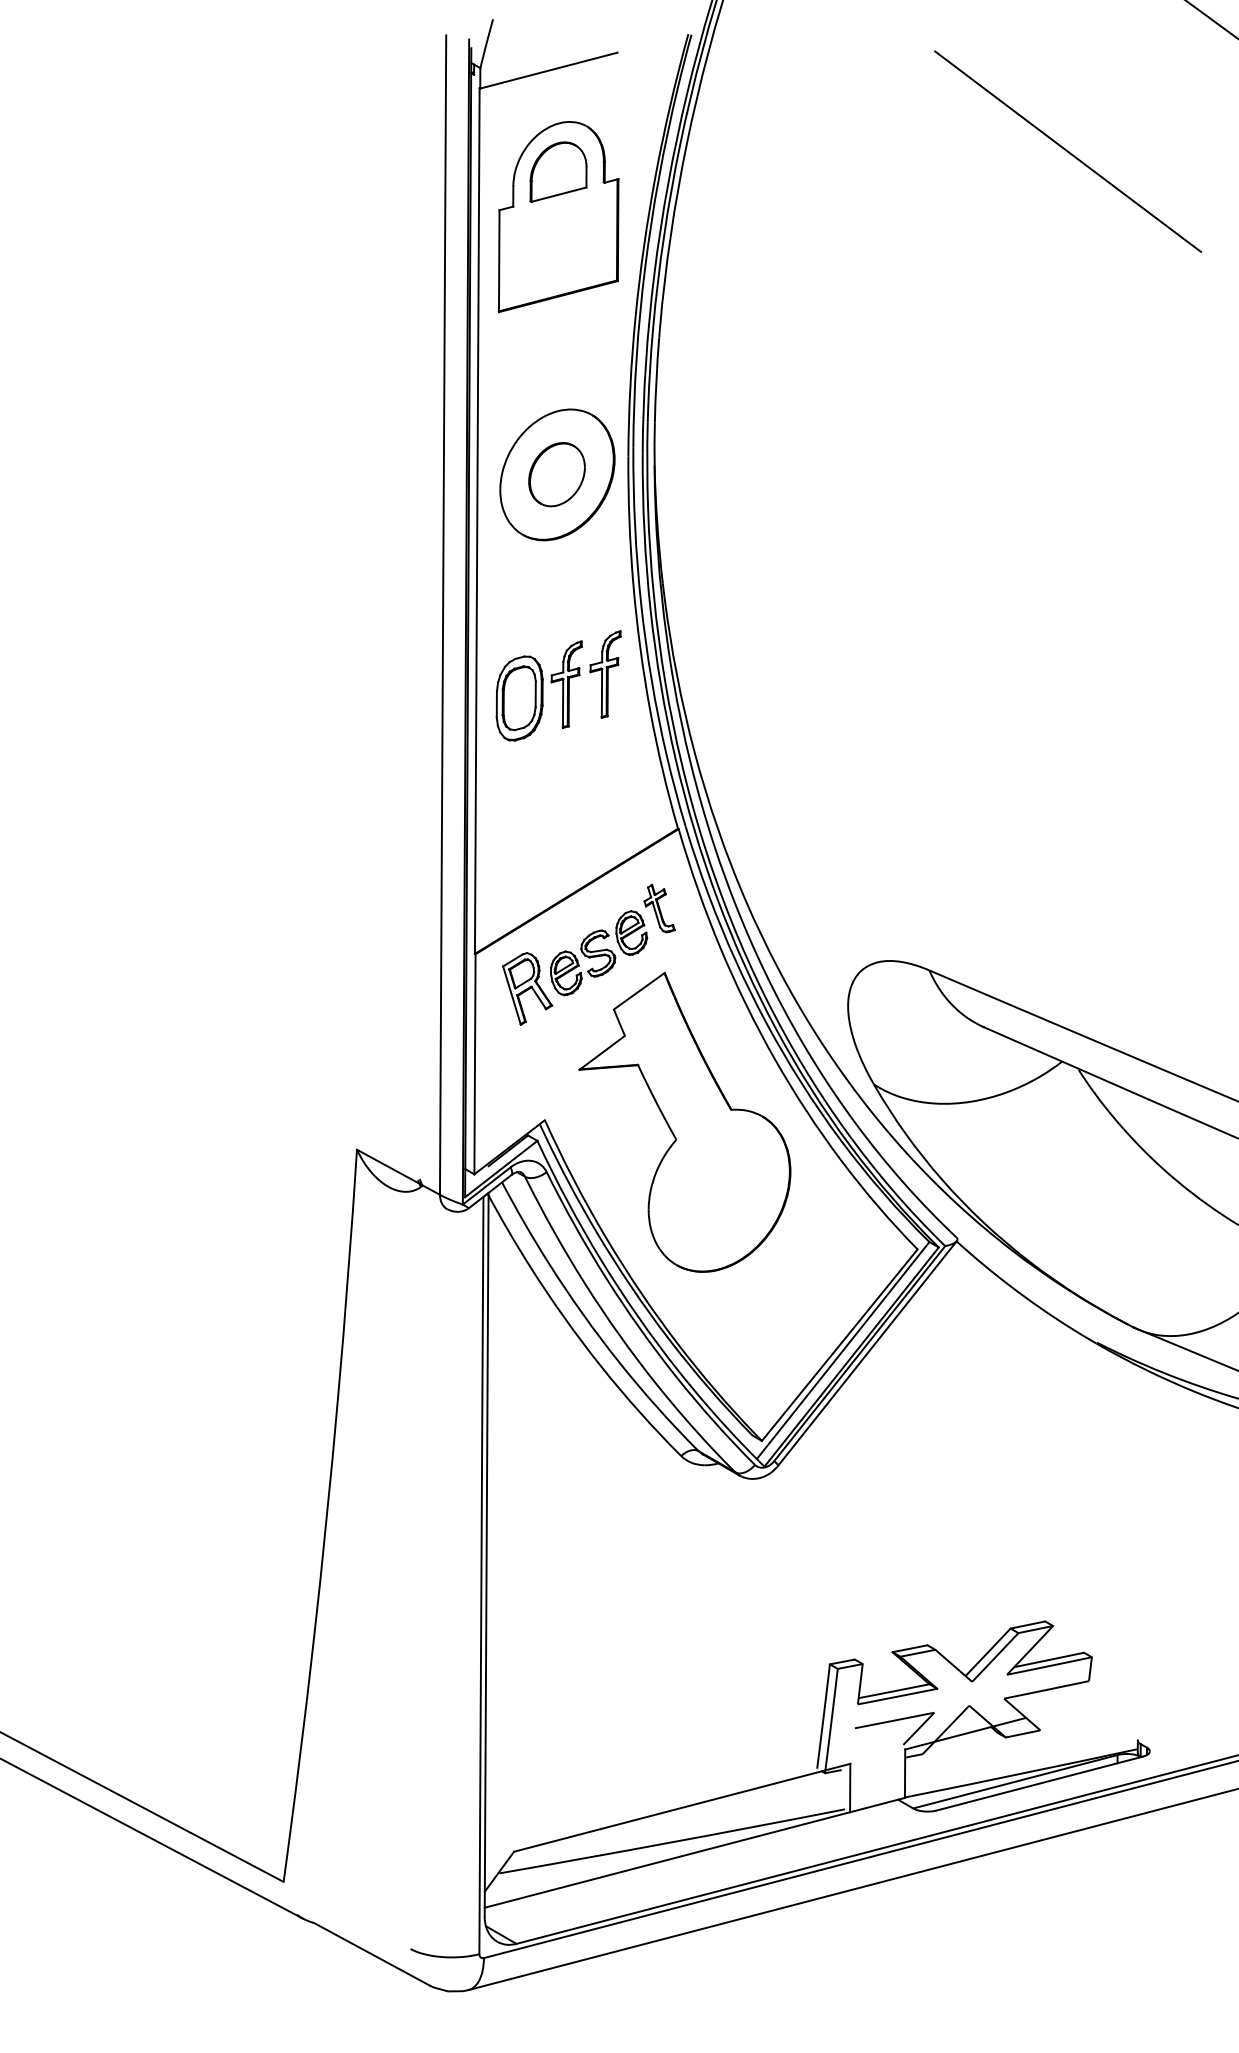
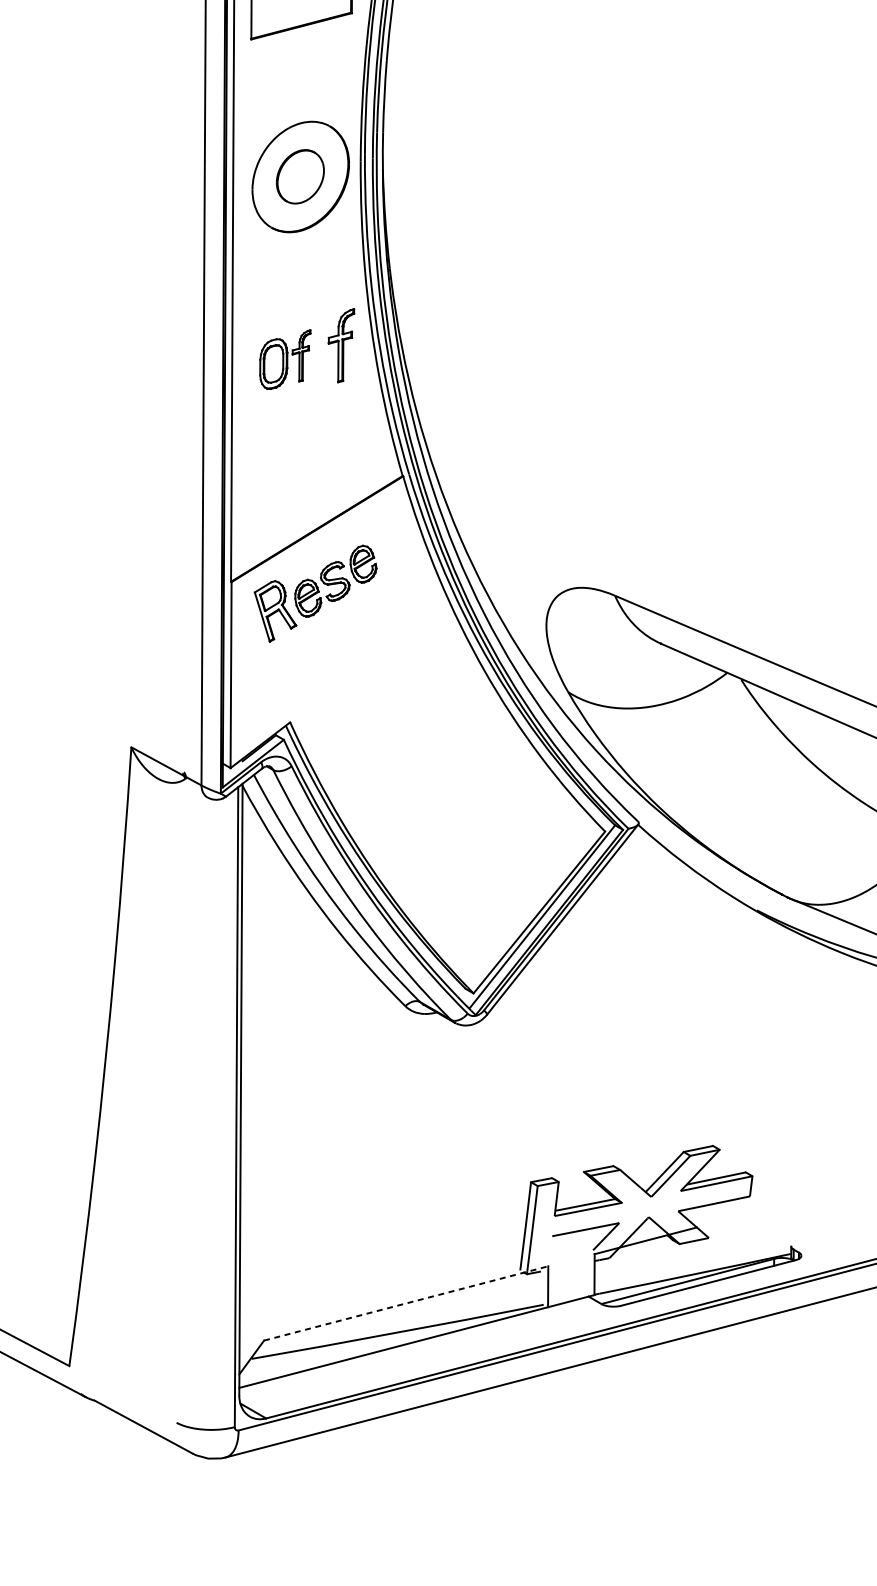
part: (538, 690) -> (284, 359), size x0.7
part: (659, 908) -> (387, 543), removed
part: (684, 1122) -> (408, 724), removed
line: (682, 1807) -> (406, 1303), solid -> dashed

